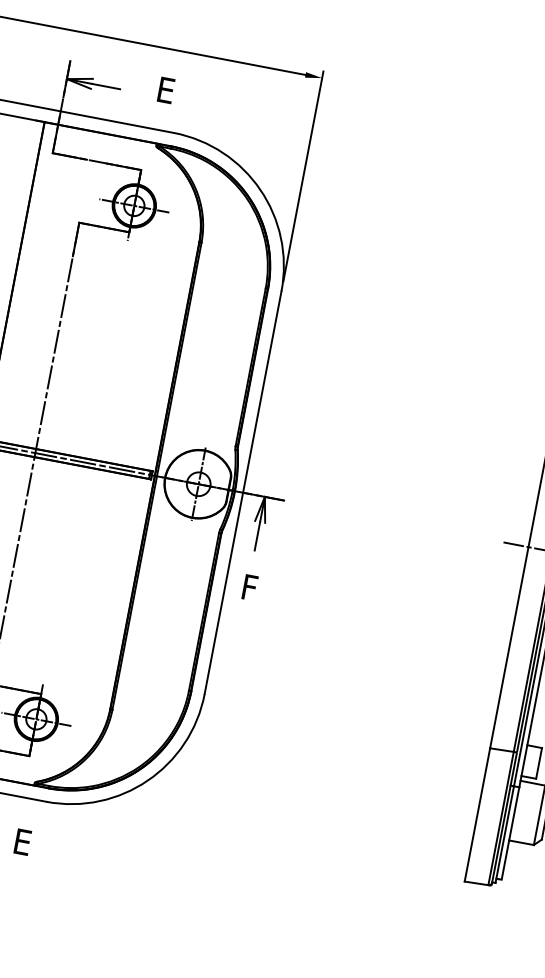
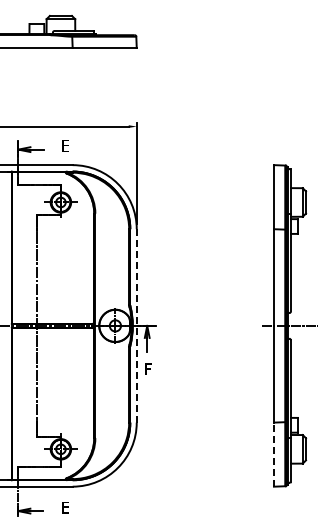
line: (242, 491) -> (136, 325), solid -> dashed
line: (476, 814) -> (273, 454), solid -> dashed

